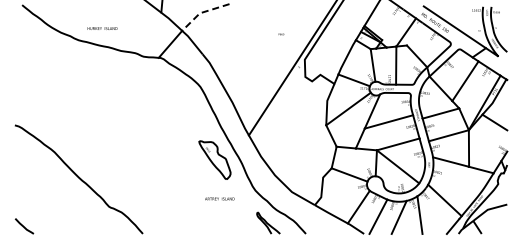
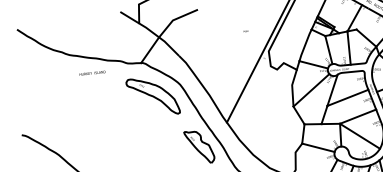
line: (202, 12) -> (175, 19), dashed -> solid
text: (102, 28) -> (92, 73), moved
part: (167, 97) -> (152, 96), added

